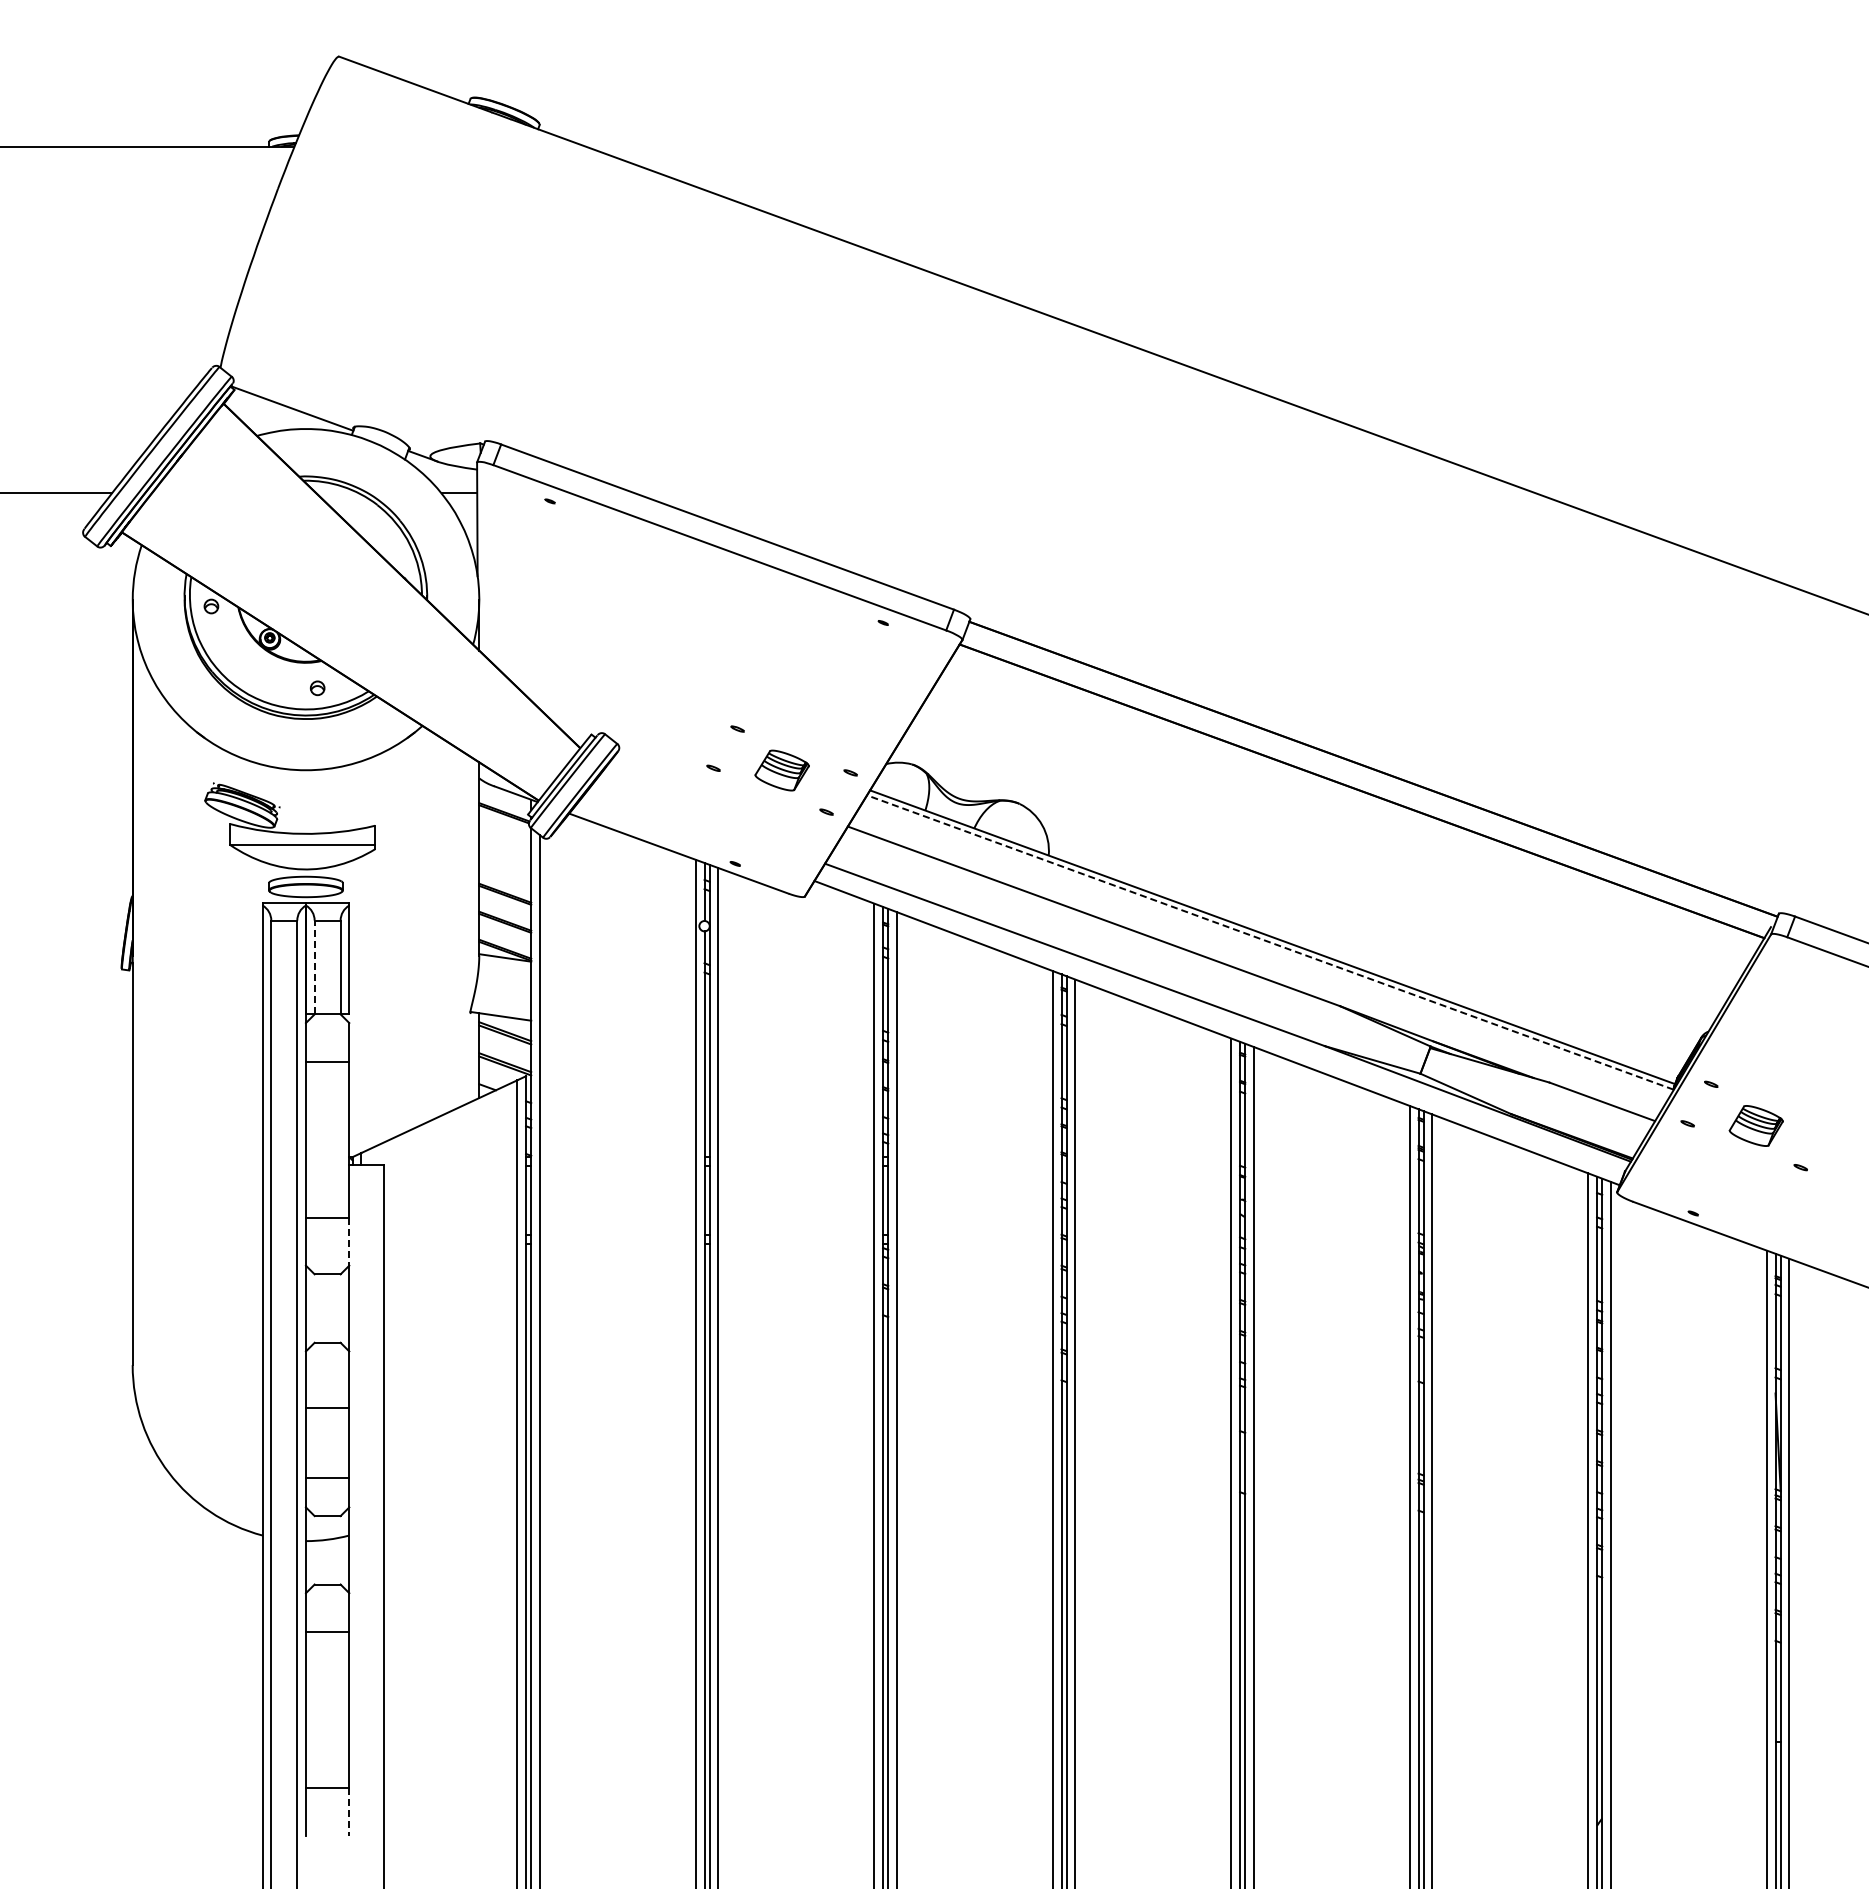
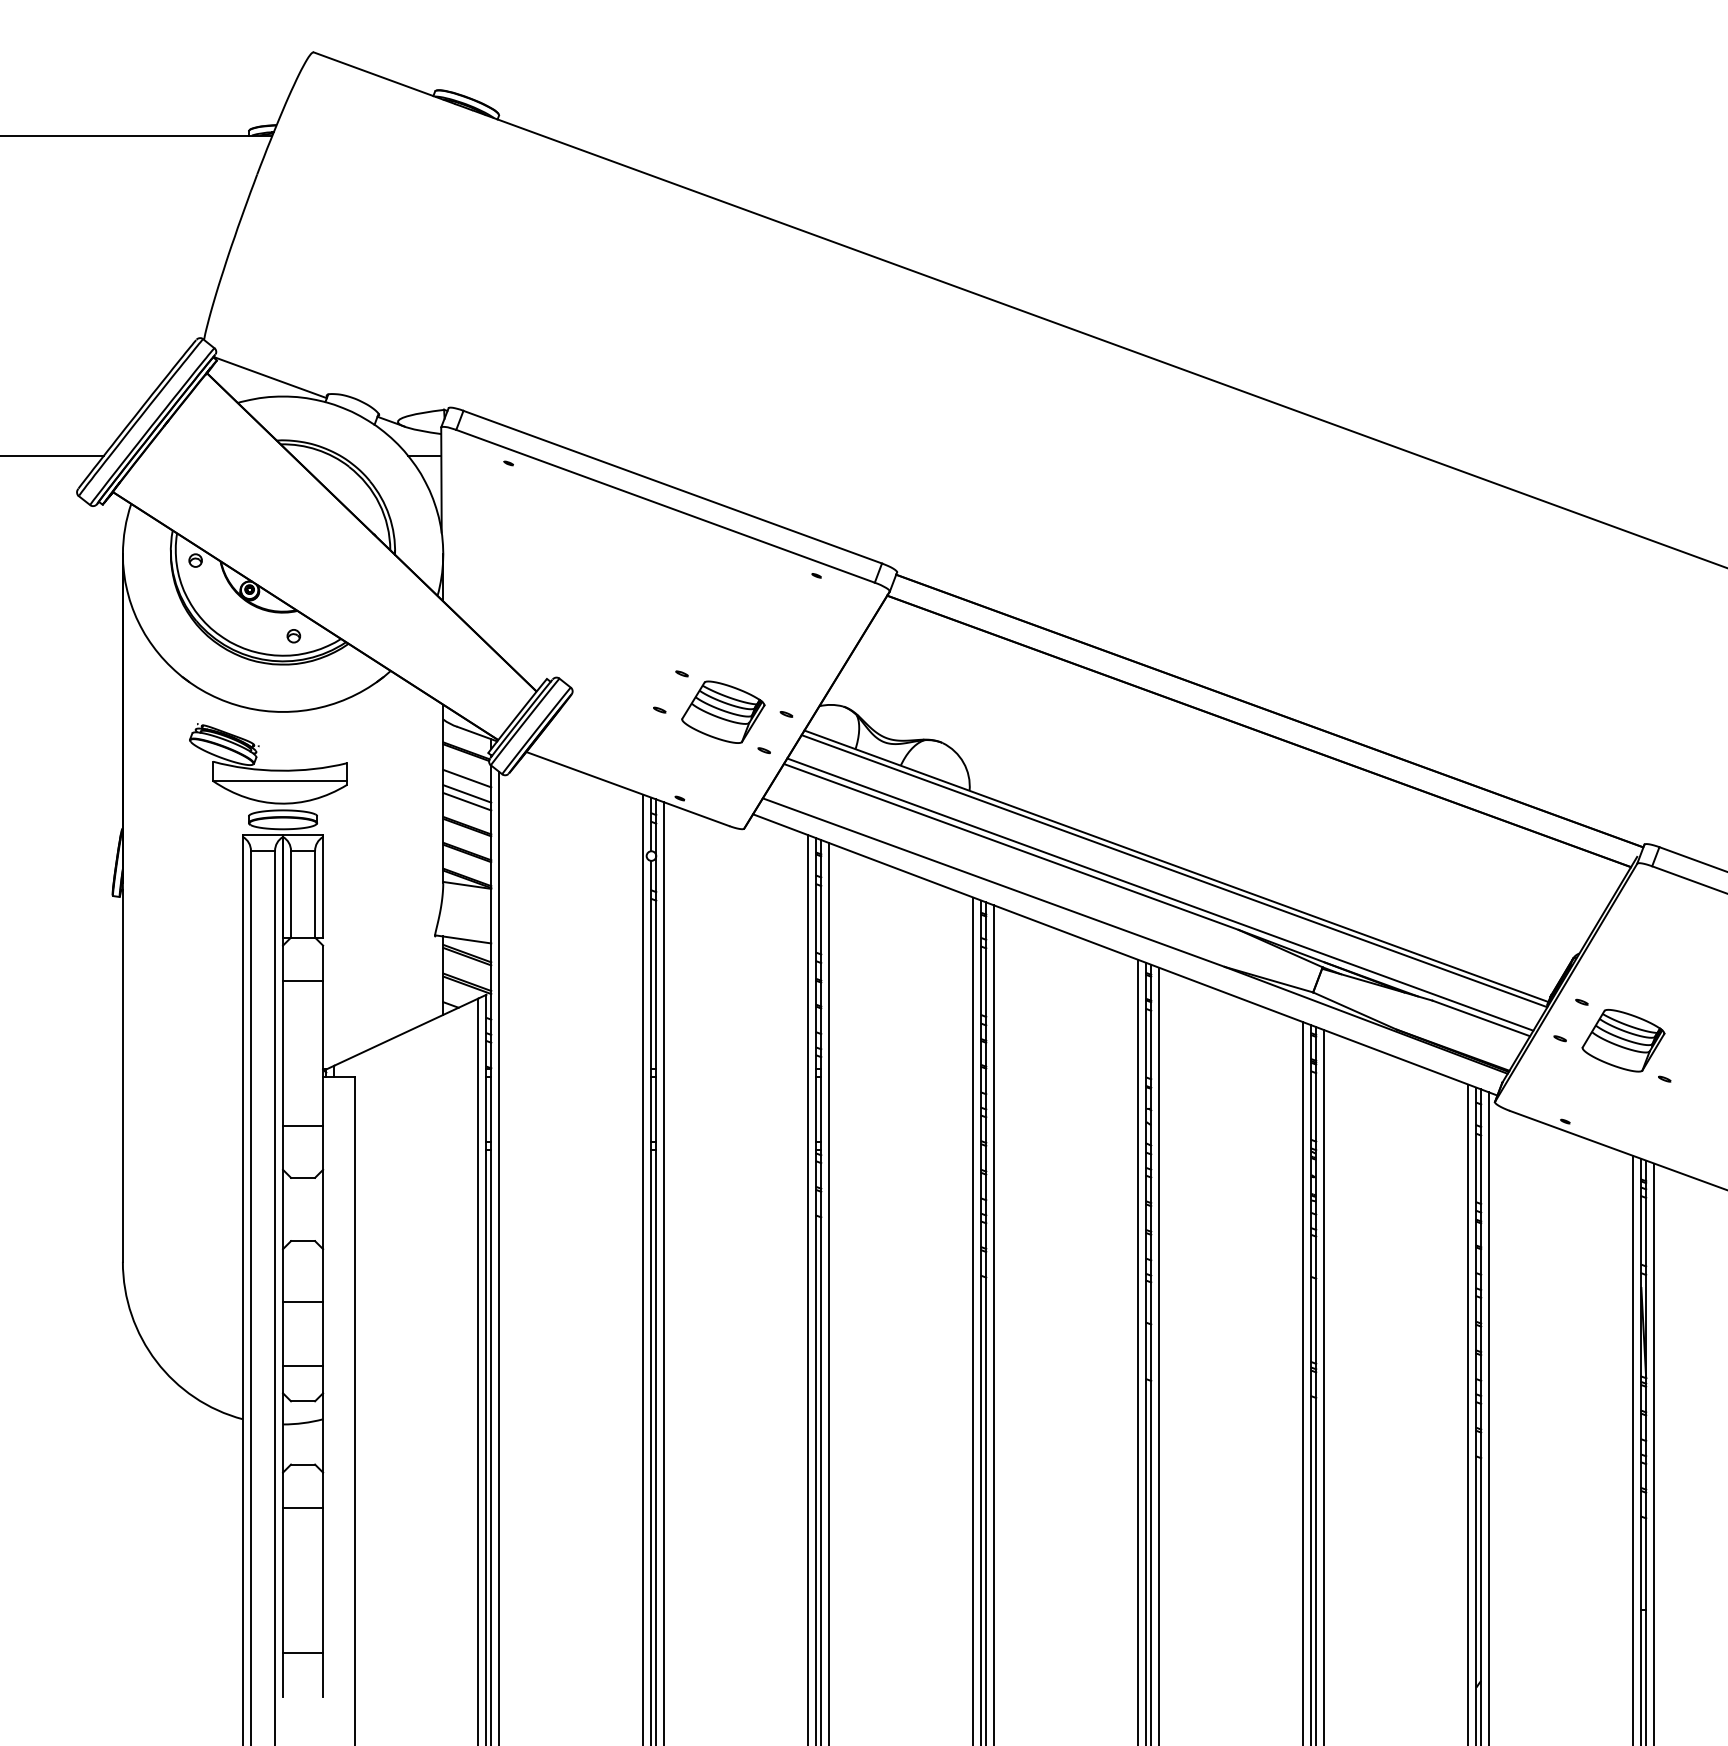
part: (781, 770) -> (722, 712), size x1.67
line: (505, 841) -> (467, 777), added
line: (505, 858) -> (467, 793), added
line: (505, 866) -> (467, 800), added
line: (1269, 942) -> (1173, 871), dashed -> solid
line: (314, 967) -> (290, 894), dashed -> solid
line: (1254, 967) -> (1159, 894), added
part: (1756, 1125) -> (1623, 1040), size x1.67
line: (349, 1241) -> (323, 1147), dashed -> solid
line: (349, 1811) -> (323, 1674), dashed -> solid

